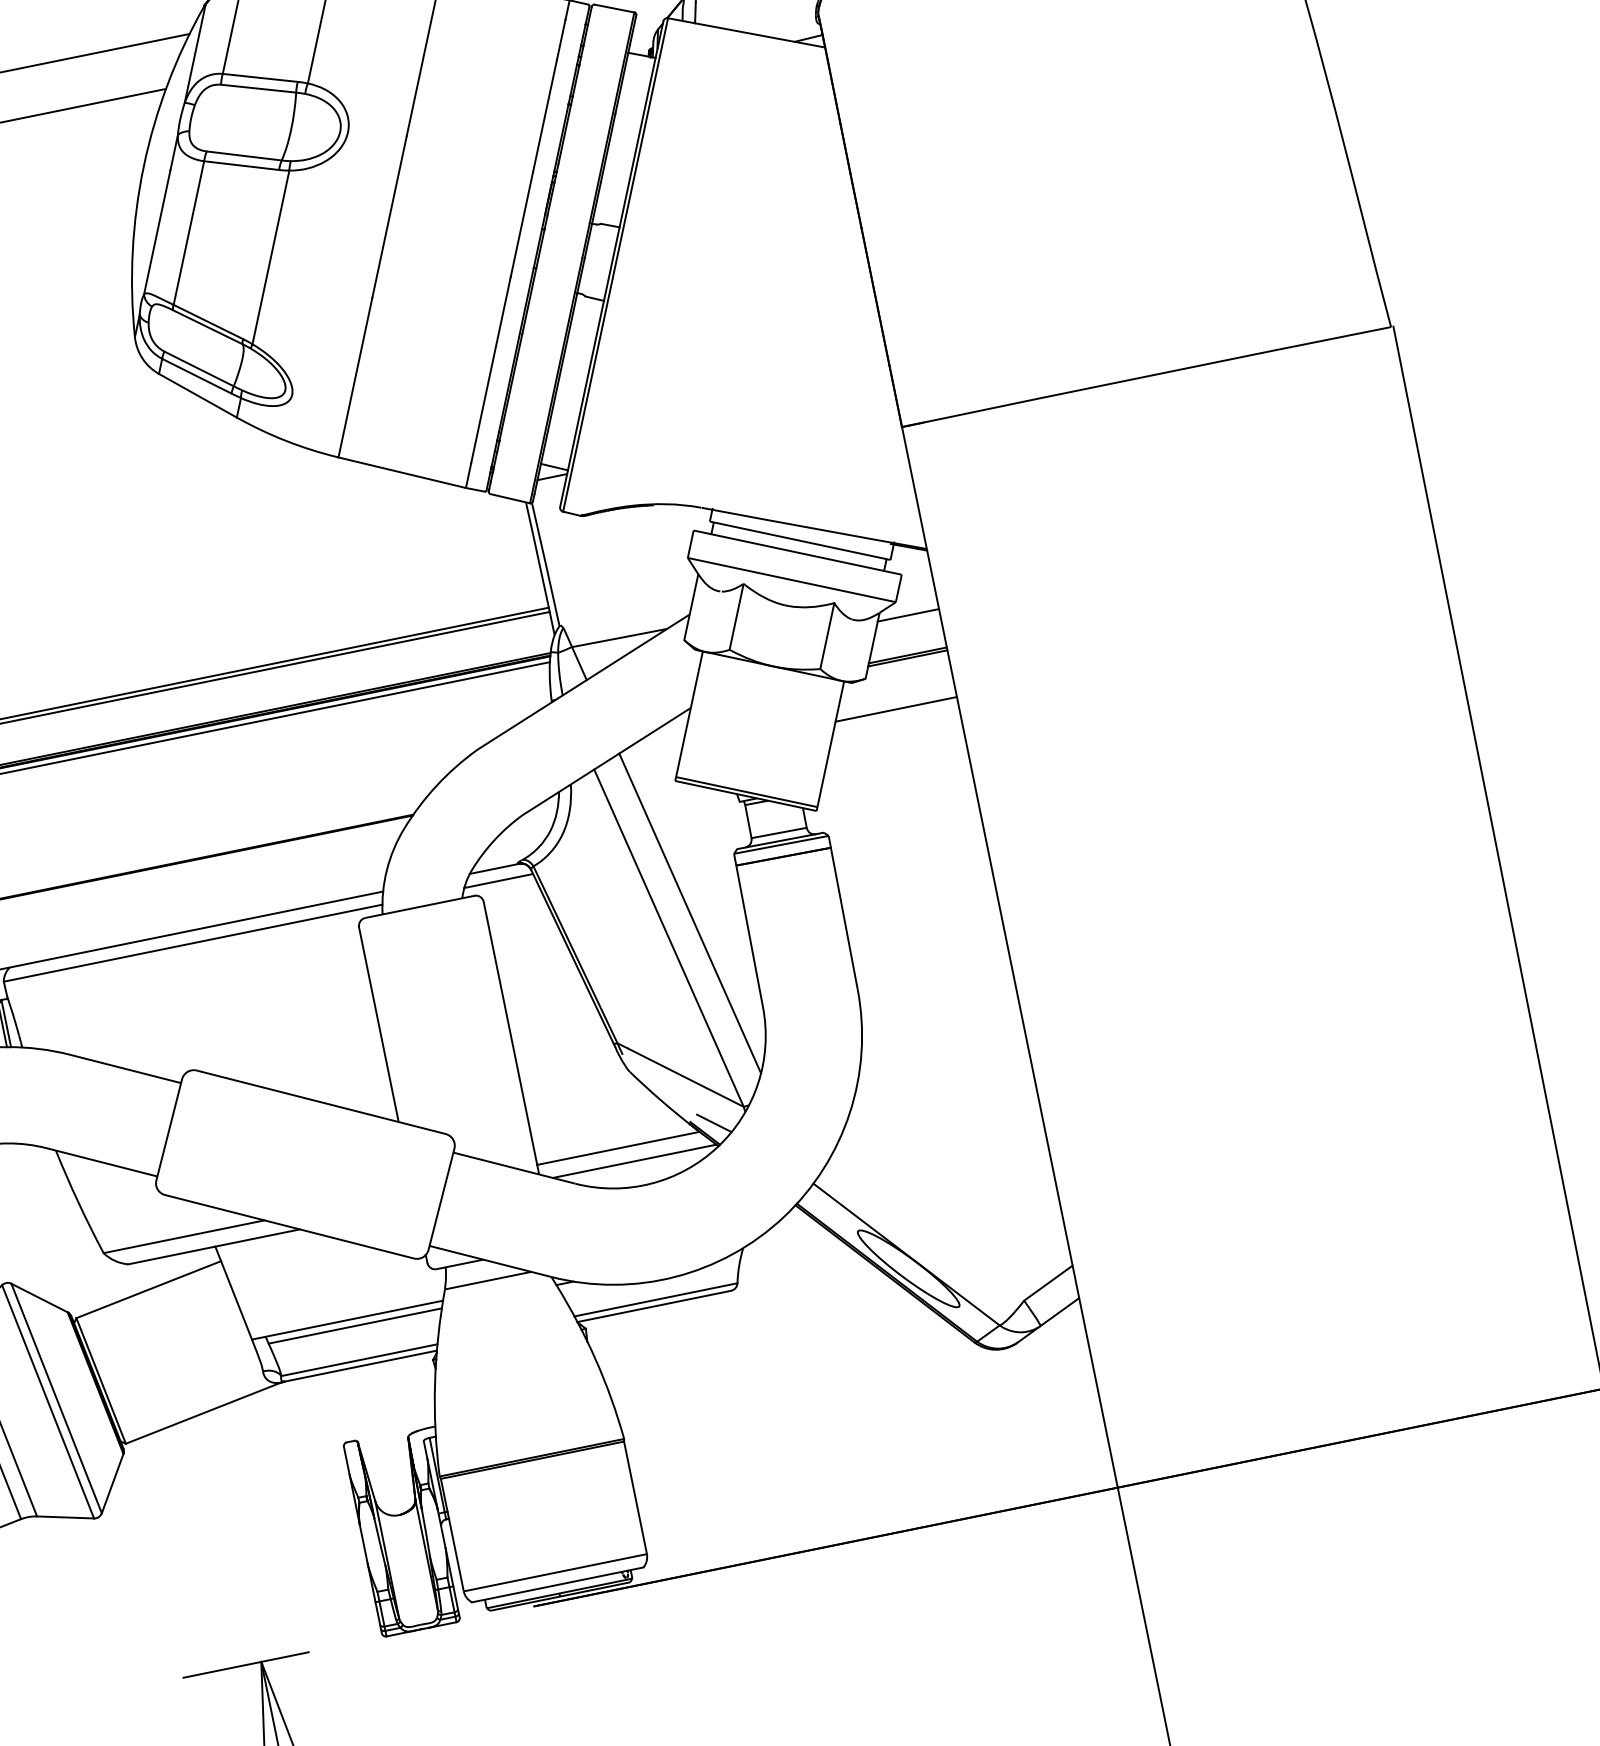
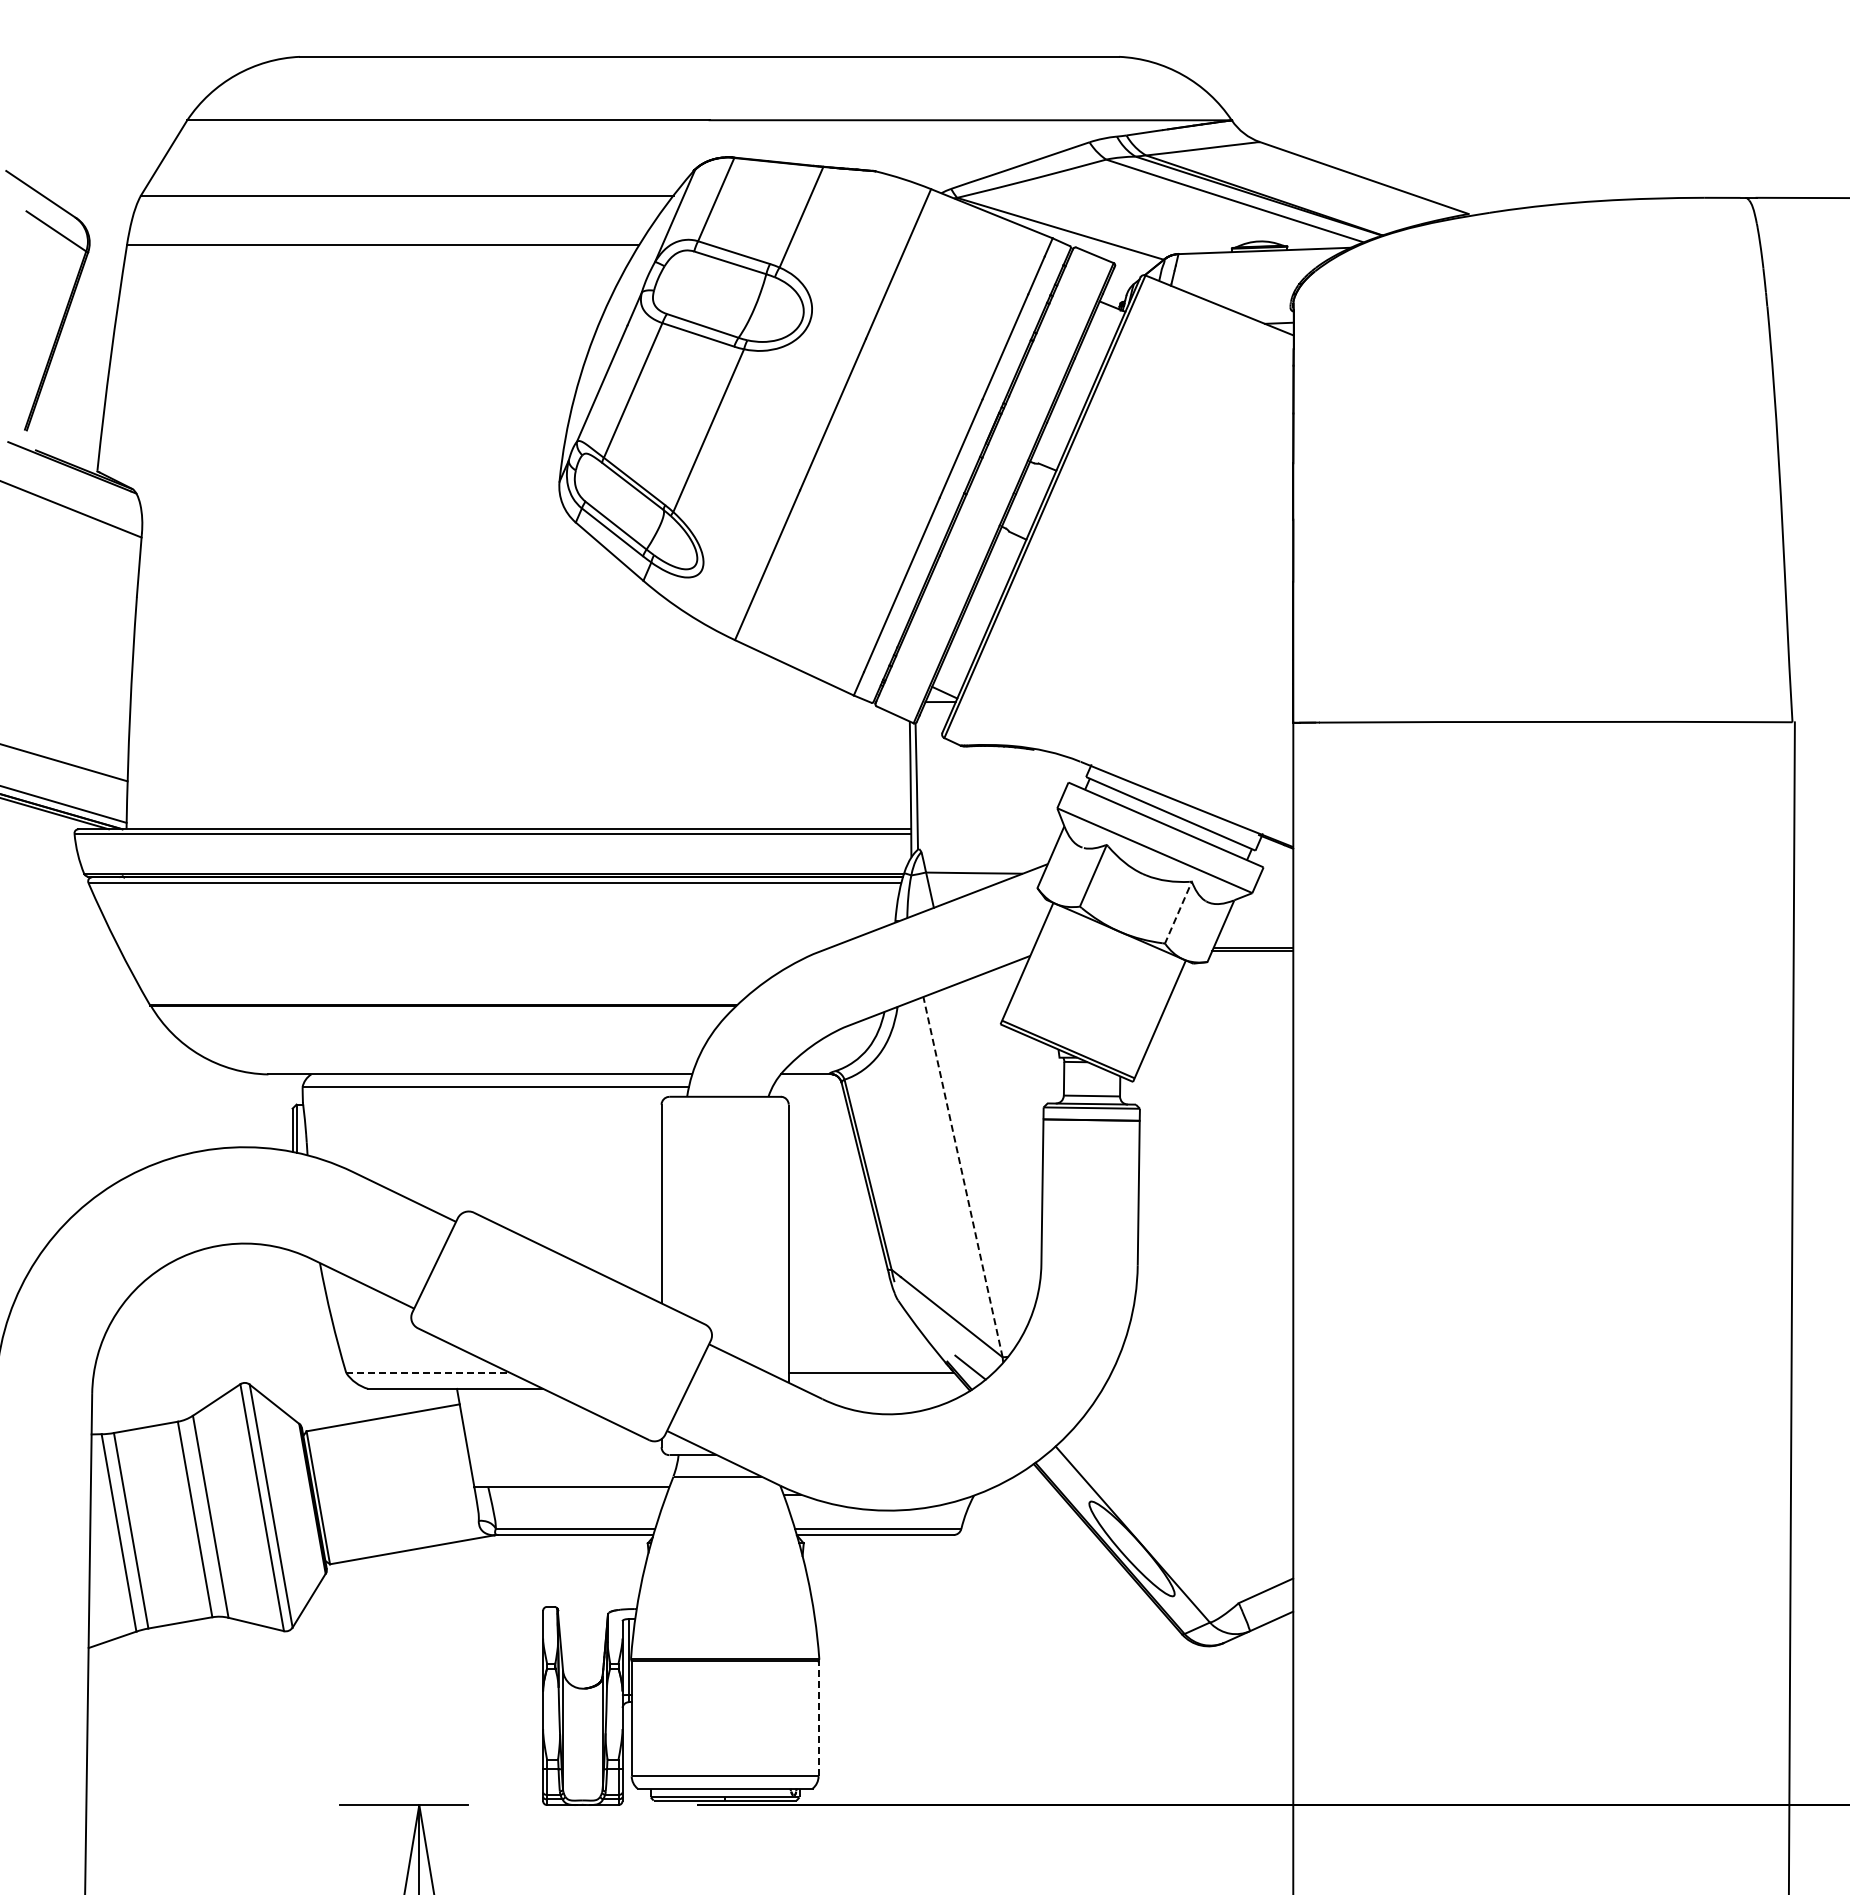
line: (907, 615) -> (1261, 908), removed
line: (827, 636) -> (1178, 913), solid -> dashed
line: (896, 709) -> (1231, 998), removed
line: (498, 881) -> (807, 1087), removed
line: (690, 913) -> (988, 1157), removed
line: (668, 937) -> (962, 1176), solid -> dashed
line: (634, 1160) -> (884, 1388), removed
line: (184, 1237) -> (428, 1373), solid -> dashed
line: (354, 1326) -> (577, 1494), removed
line: (635, 1497) -> (818, 1718), solid -> dashed

